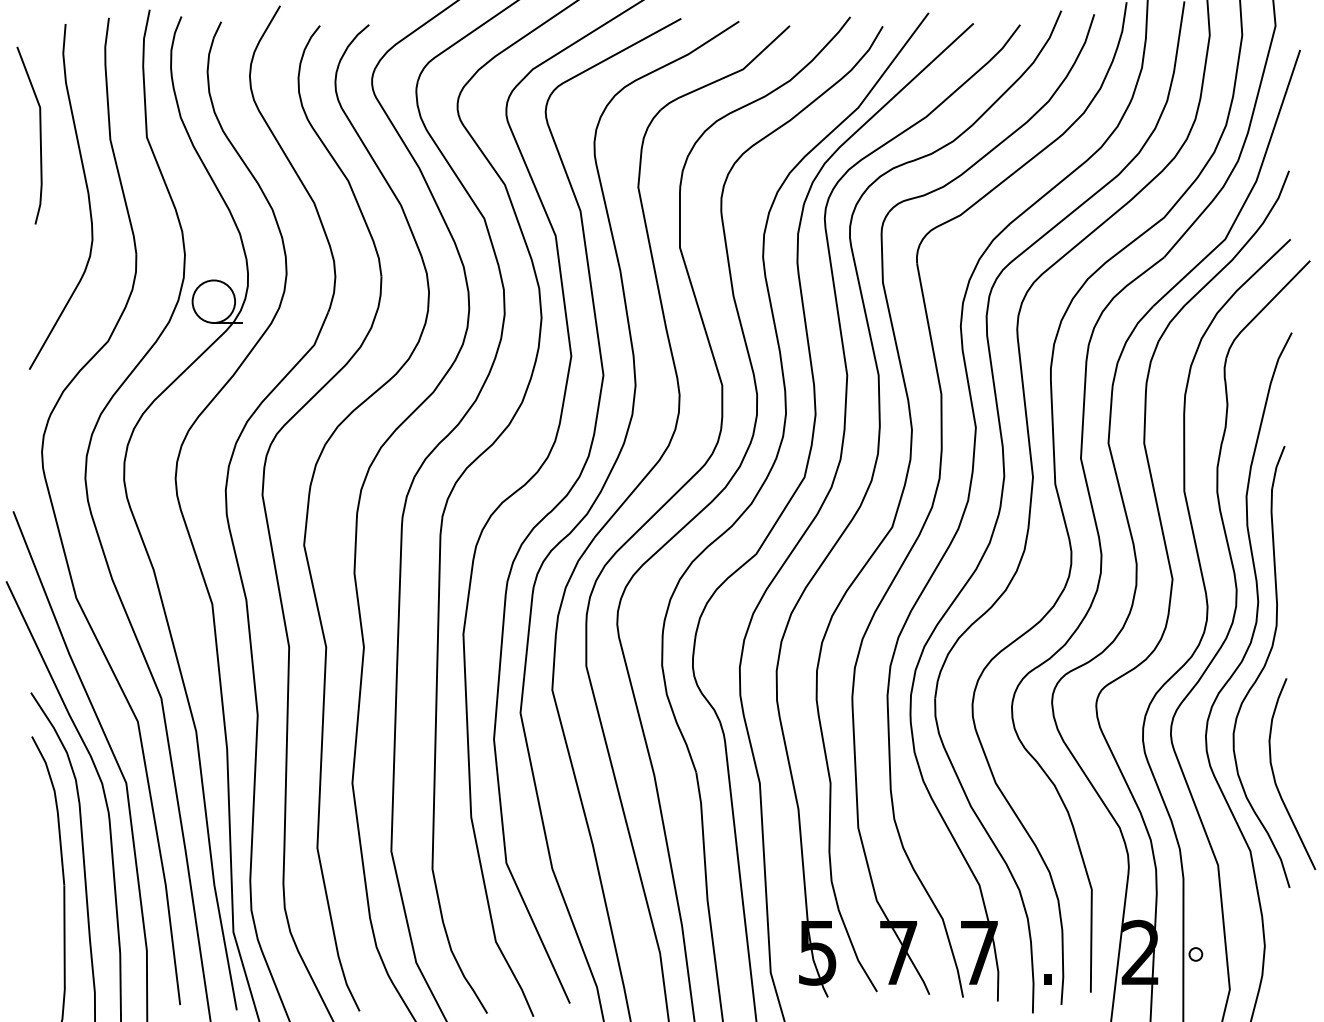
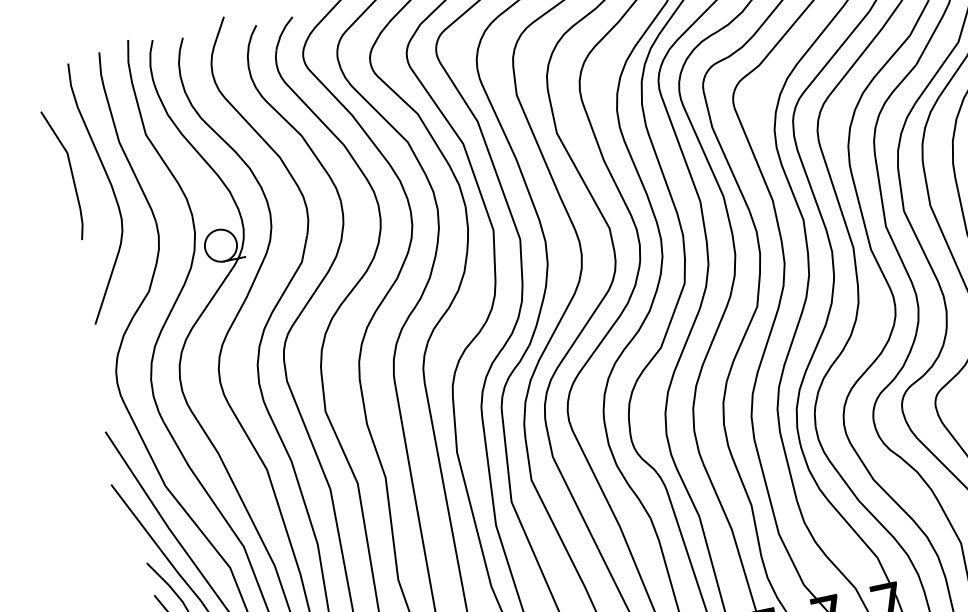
line: (39, 135) -> (71, 173), moved

